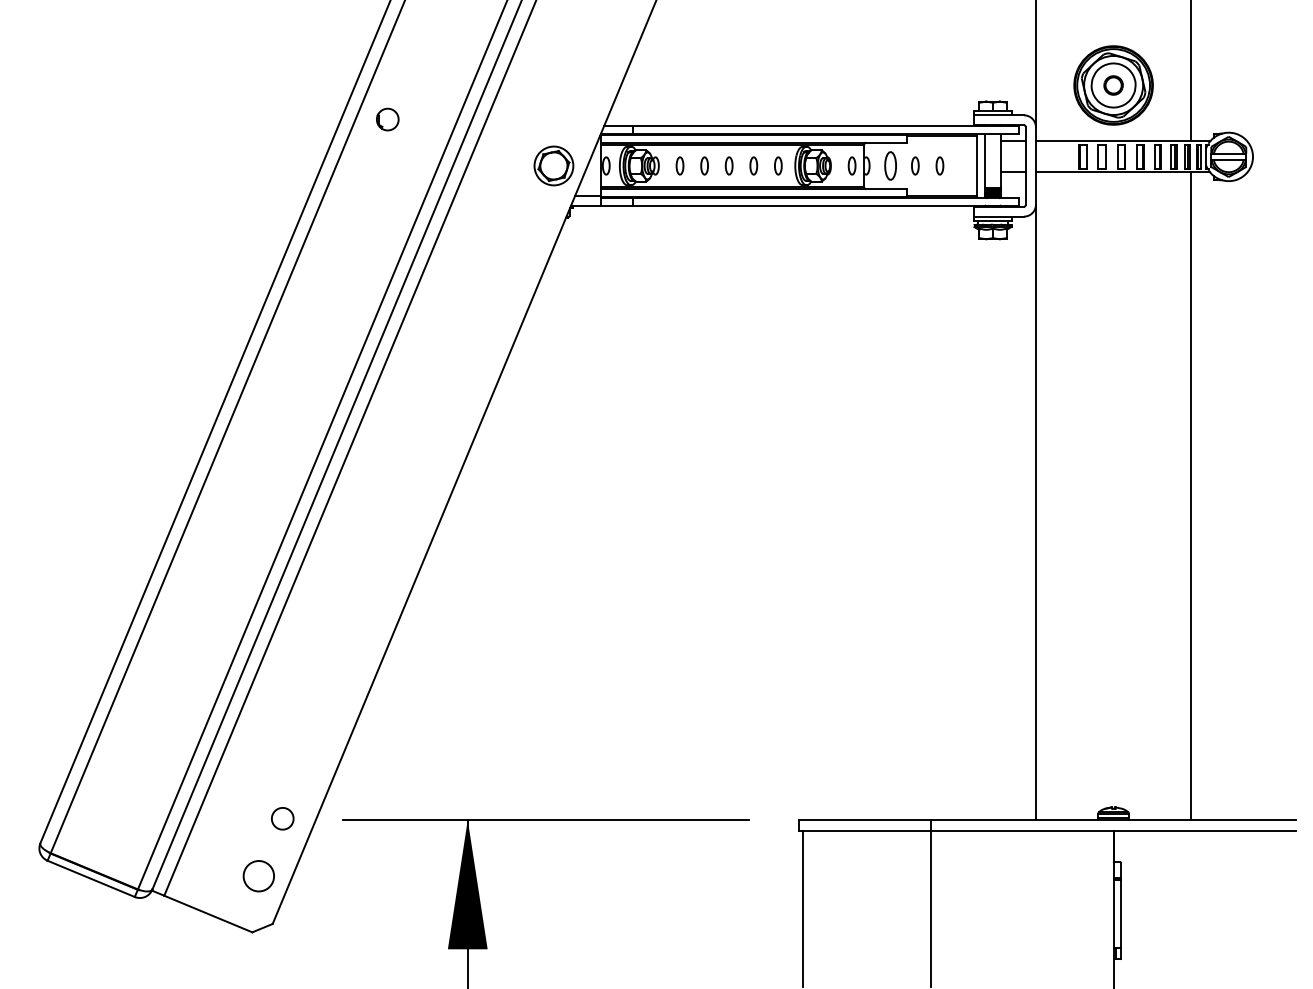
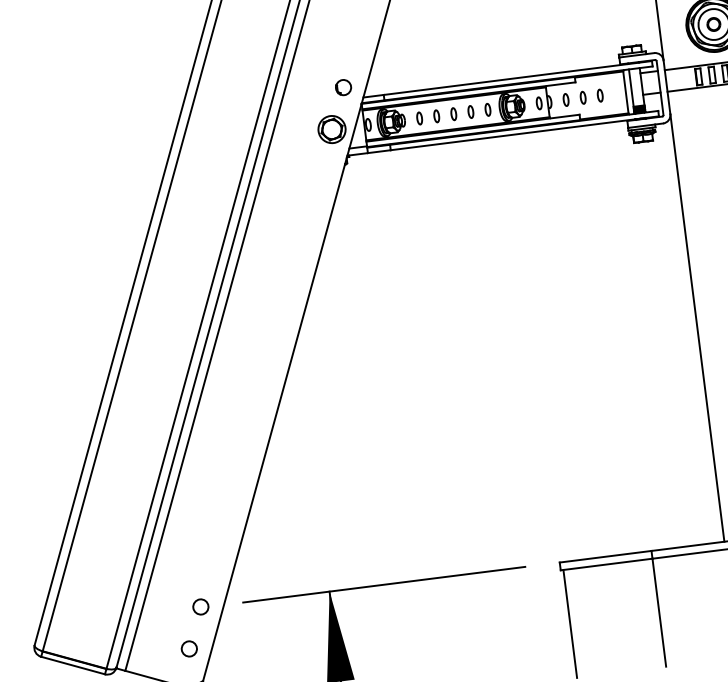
part: (387, 119) -> (343, 87), moved
part: (890, 165) -> (565, 99), size x0.62
circle: (258, 875) -> (189, 648), size x0.71

